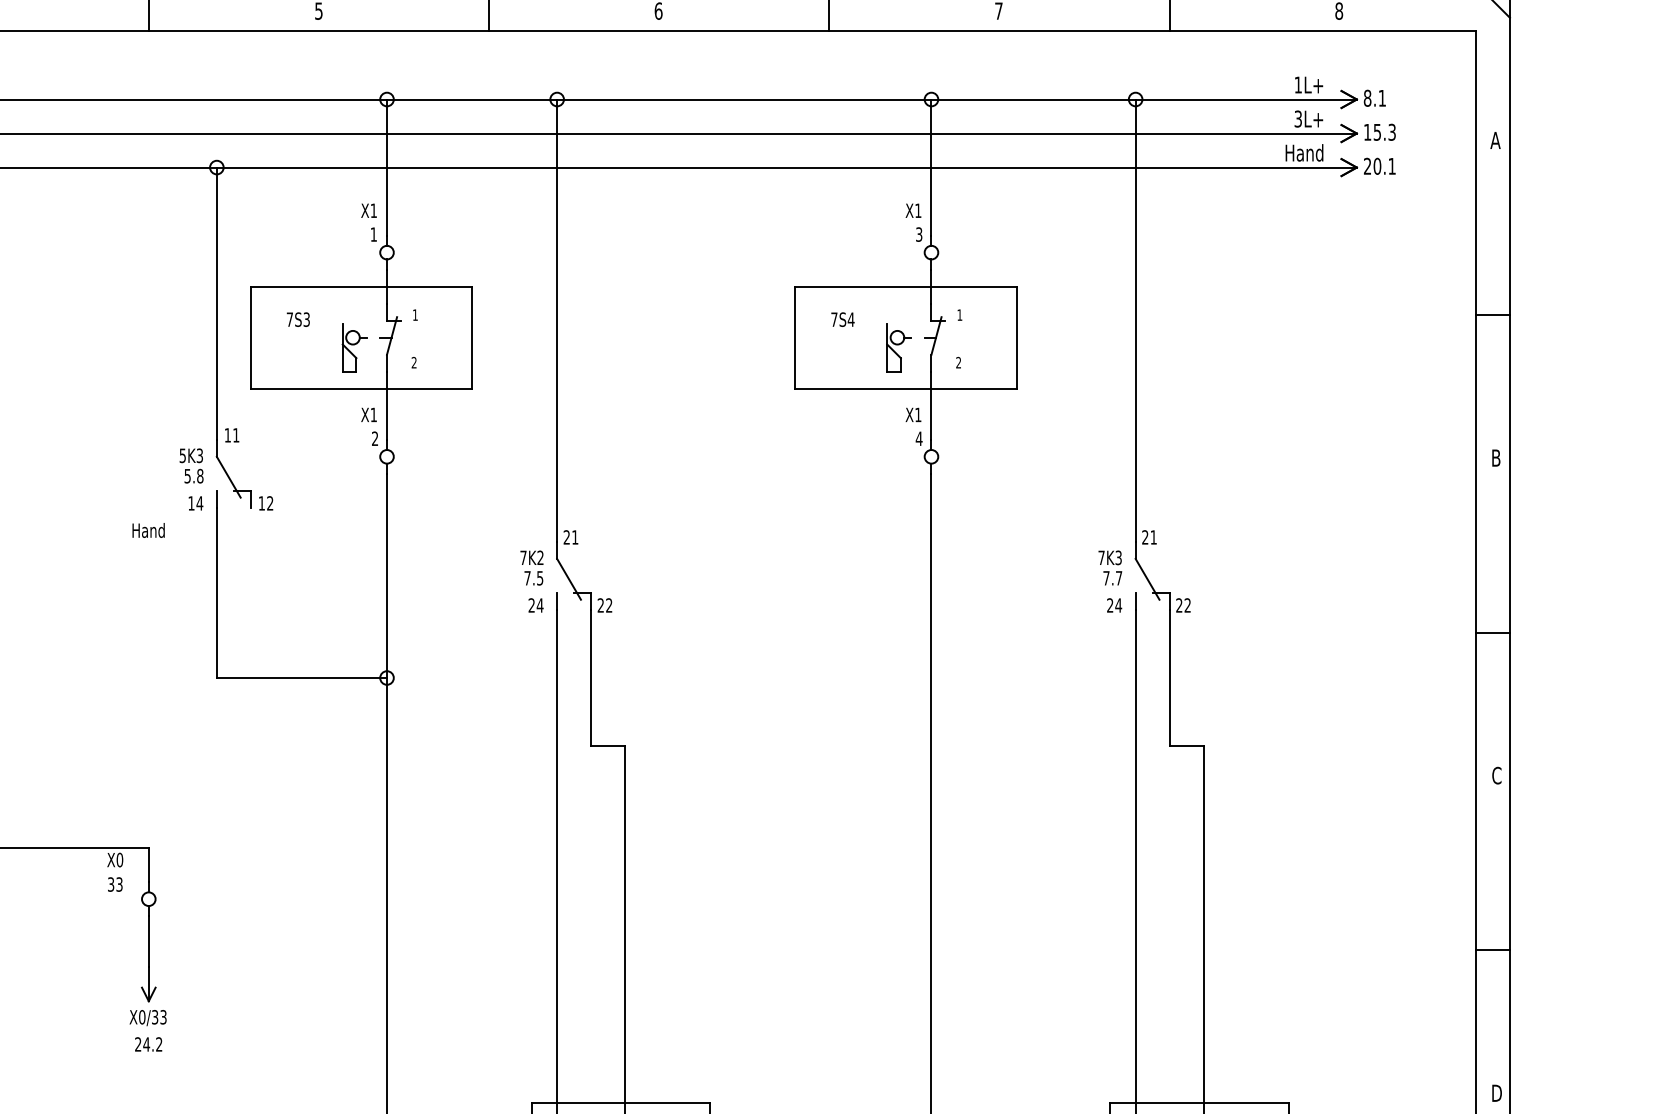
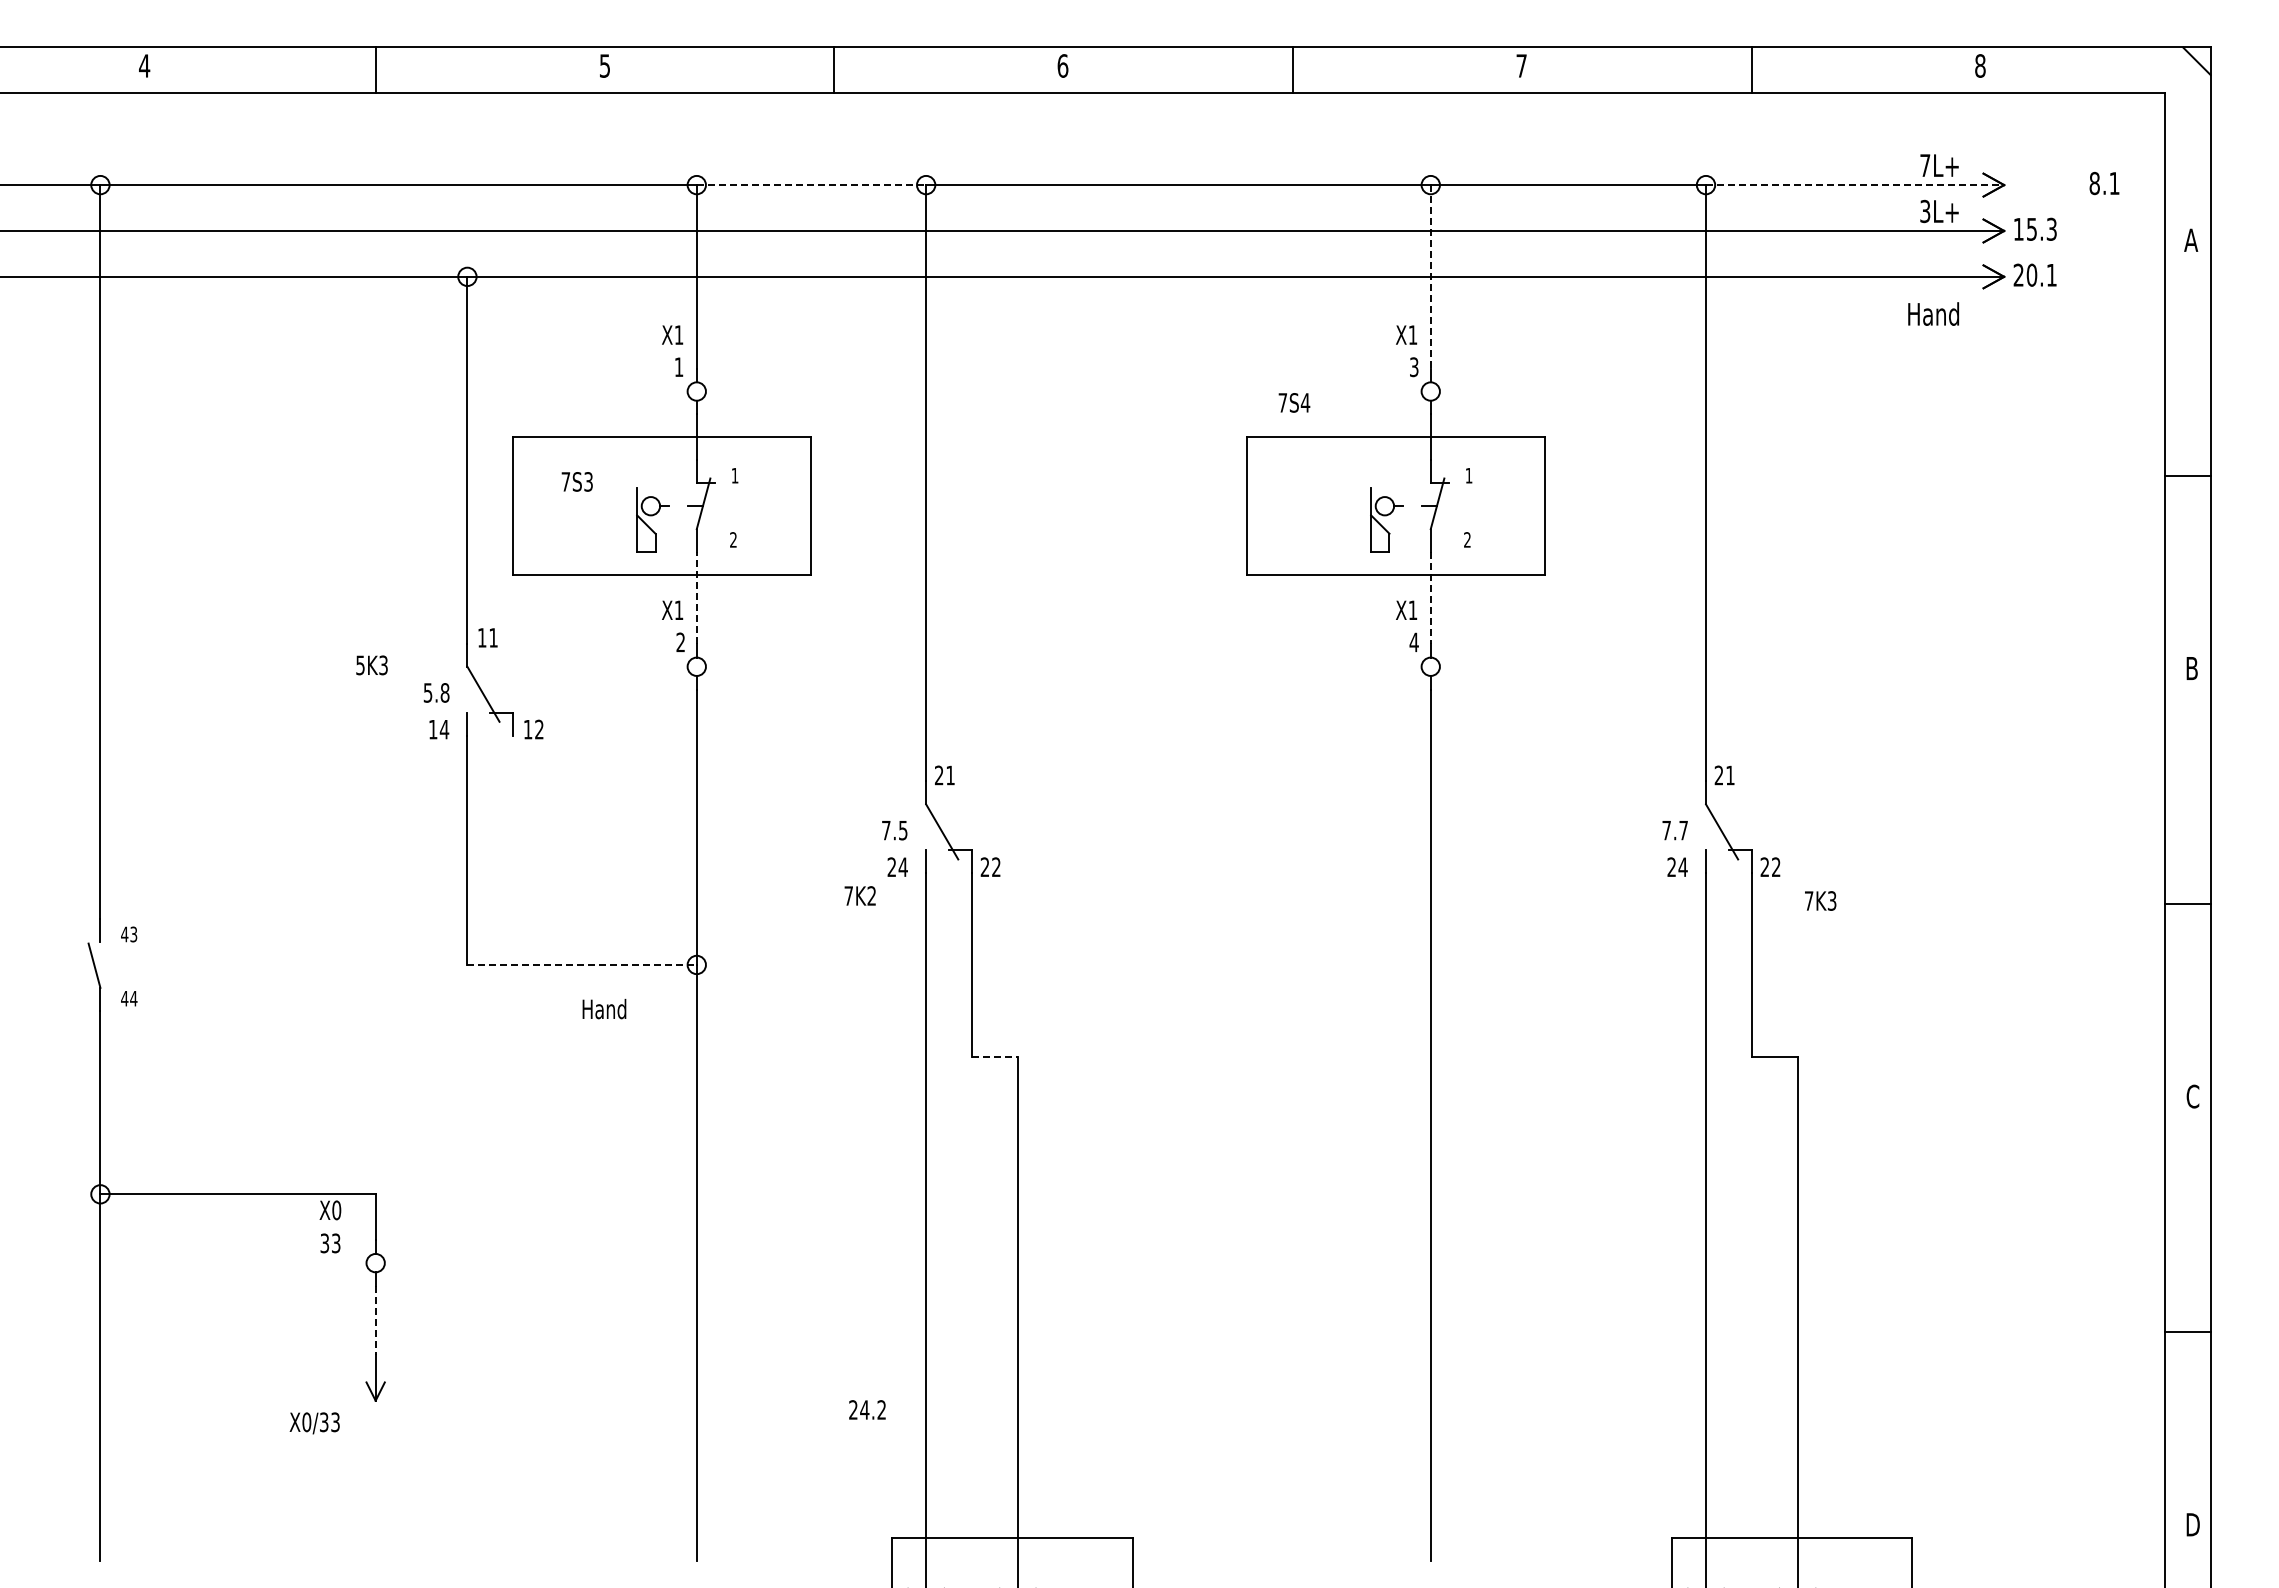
text: (1298, 84) -> (1925, 165), 1L+ -> 7L+
text: (1374, 98) -> (2104, 183), moved
line: (472, 99) -> (811, 185), solid -> dashed
line: (1246, 99) -> (1855, 185), solid -> dashed
text: (1304, 152) -> (1933, 313), moved
line: (931, 167) -> (1430, 276), solid -> dashed
text: (843, 319) -> (1294, 402), moved
line: (386, 405) -> (696, 597), solid -> dashed
line: (931, 405) -> (1430, 597), solid -> dashed
text: (190, 455) -> (371, 665), moved
text: (148, 530) -> (604, 1009), moved
text: (531, 557) -> (859, 895), moved
text: (1110, 557) -> (1820, 900), moved
line: (302, 677) -> (582, 964), solid -> dashed
line: (607, 745) -> (994, 1056), solid -> dashed
line: (148, 941) -> (375, 1320), solid -> dashed
text: (147, 1018) -> (314, 1423), moved
text: (148, 1044) -> (867, 1409), moved

